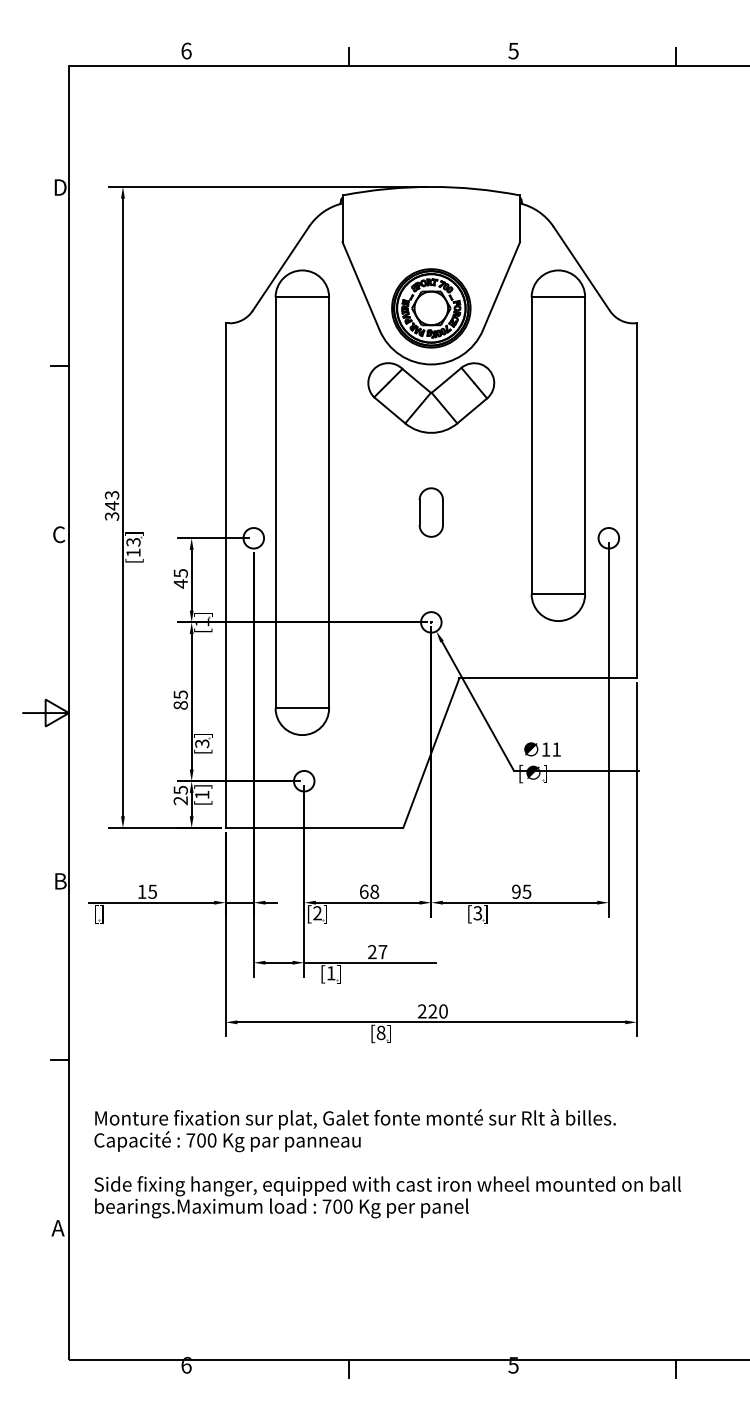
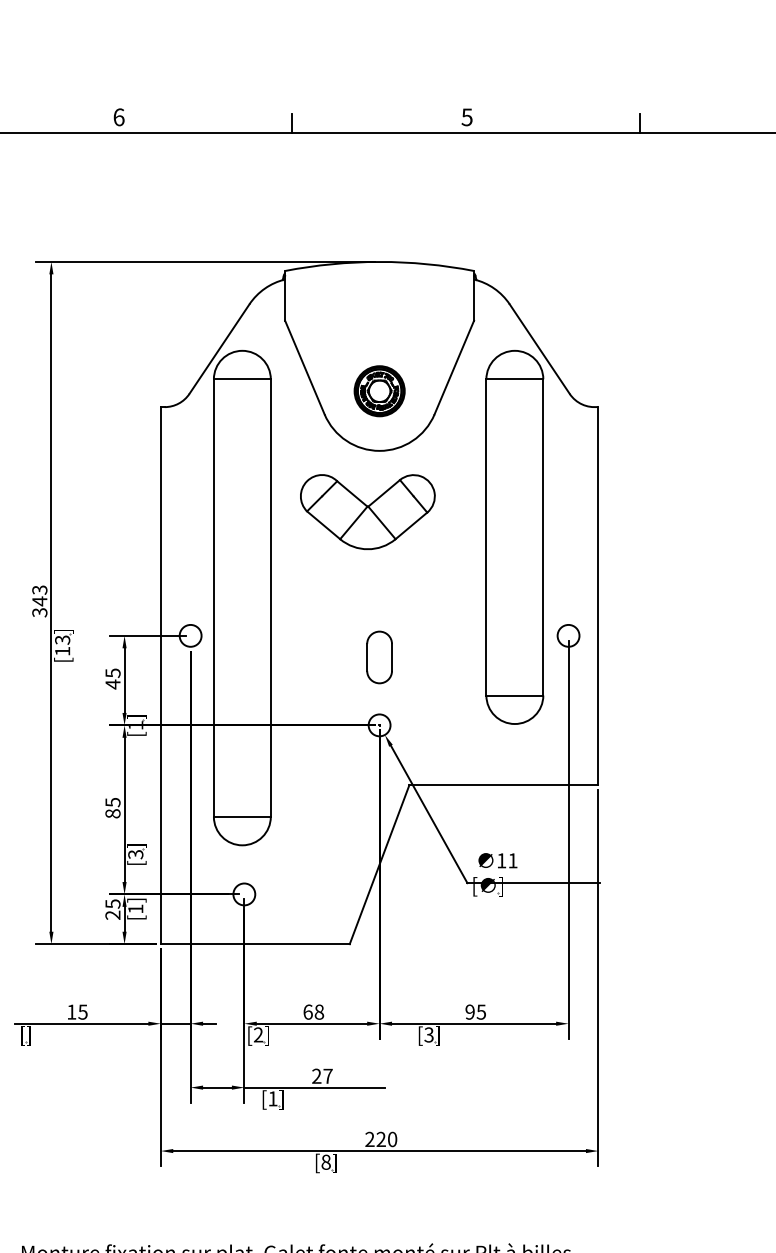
part: (431, 308) -> (379, 391), size x0.6
part: (431, 397) -> (368, 511), moved
part: (430, 512) -> (378, 657), moved

